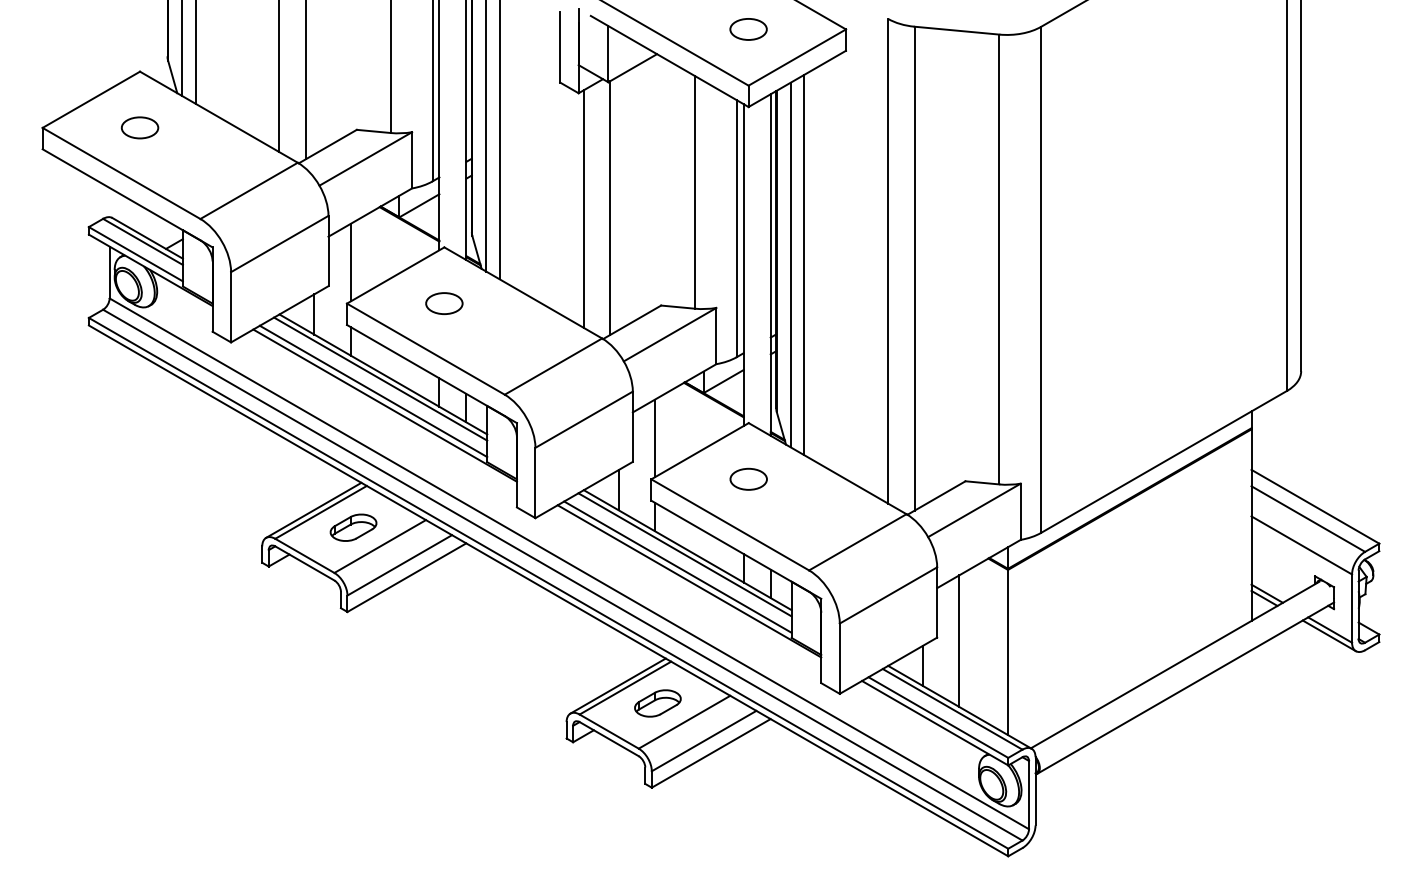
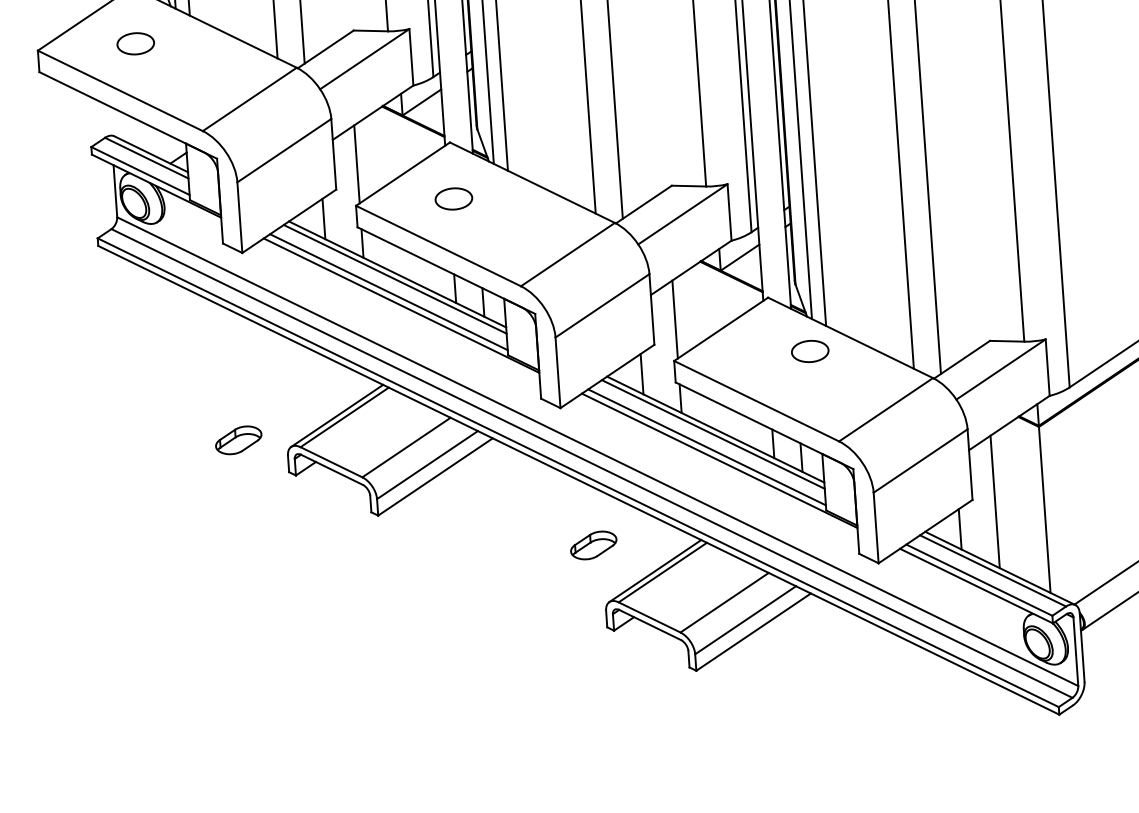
part: (748, 478) -> (809, 350), moved
part: (353, 527) -> (238, 440), moved
part: (657, 703) -> (593, 545), moved

